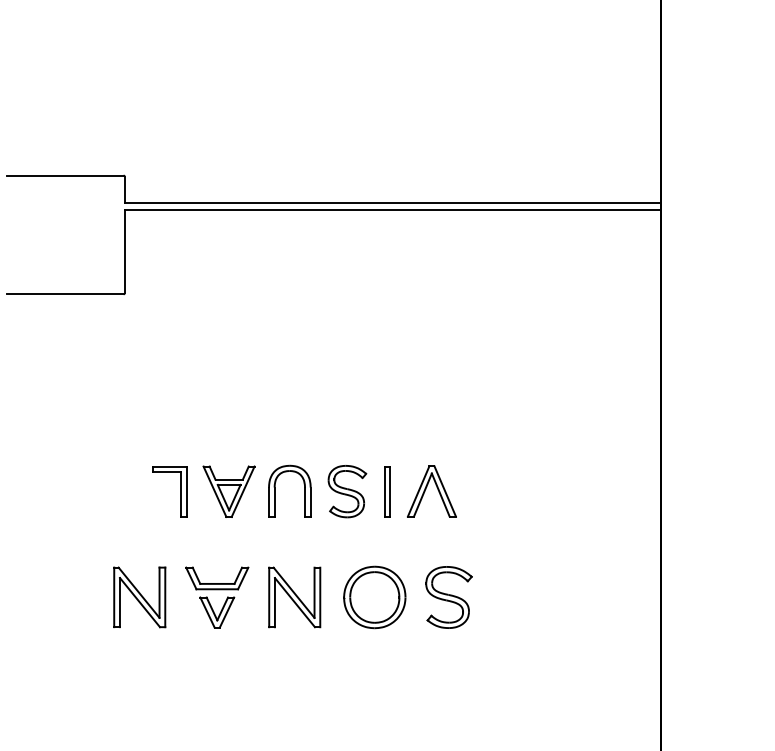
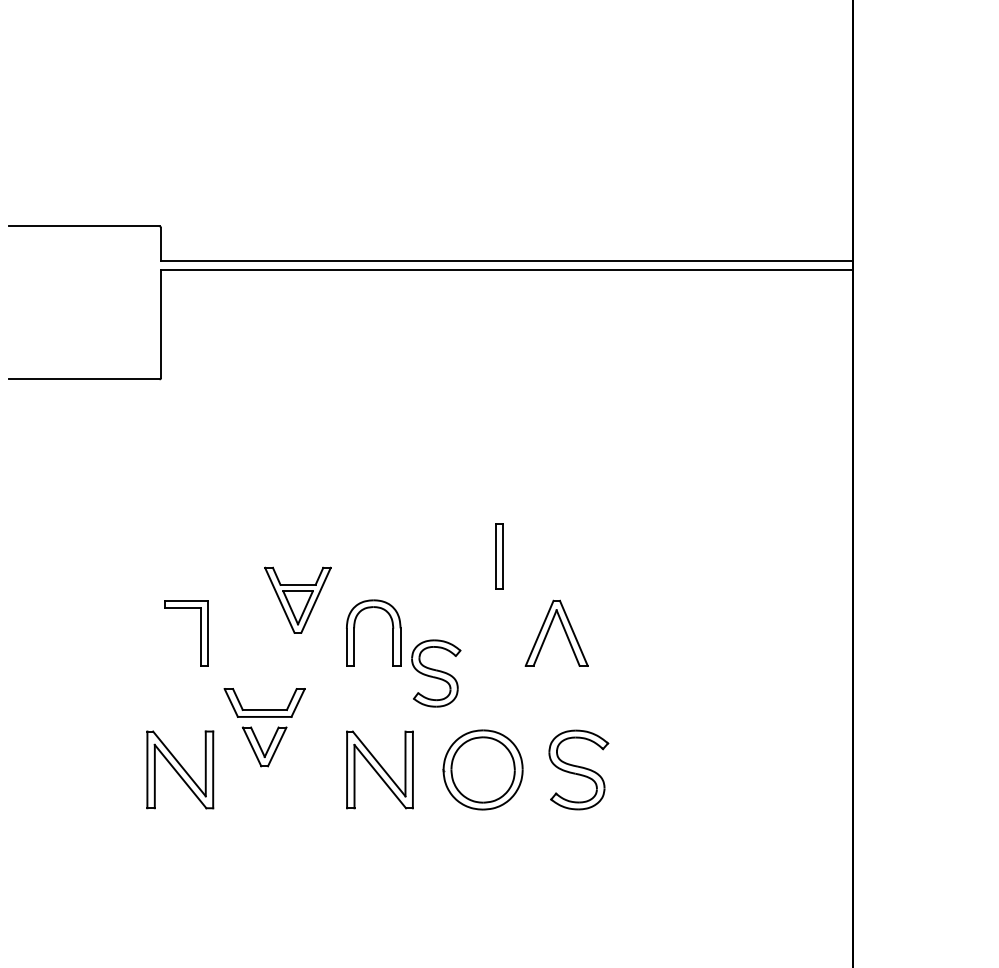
part: (180, 491) -> (200, 633), moved
part: (228, 491) -> (297, 599), moved
part: (347, 491) -> (436, 673), moved
part: (387, 491) -> (499, 556), moved
part: (217, 590) -> (265, 718), moved

